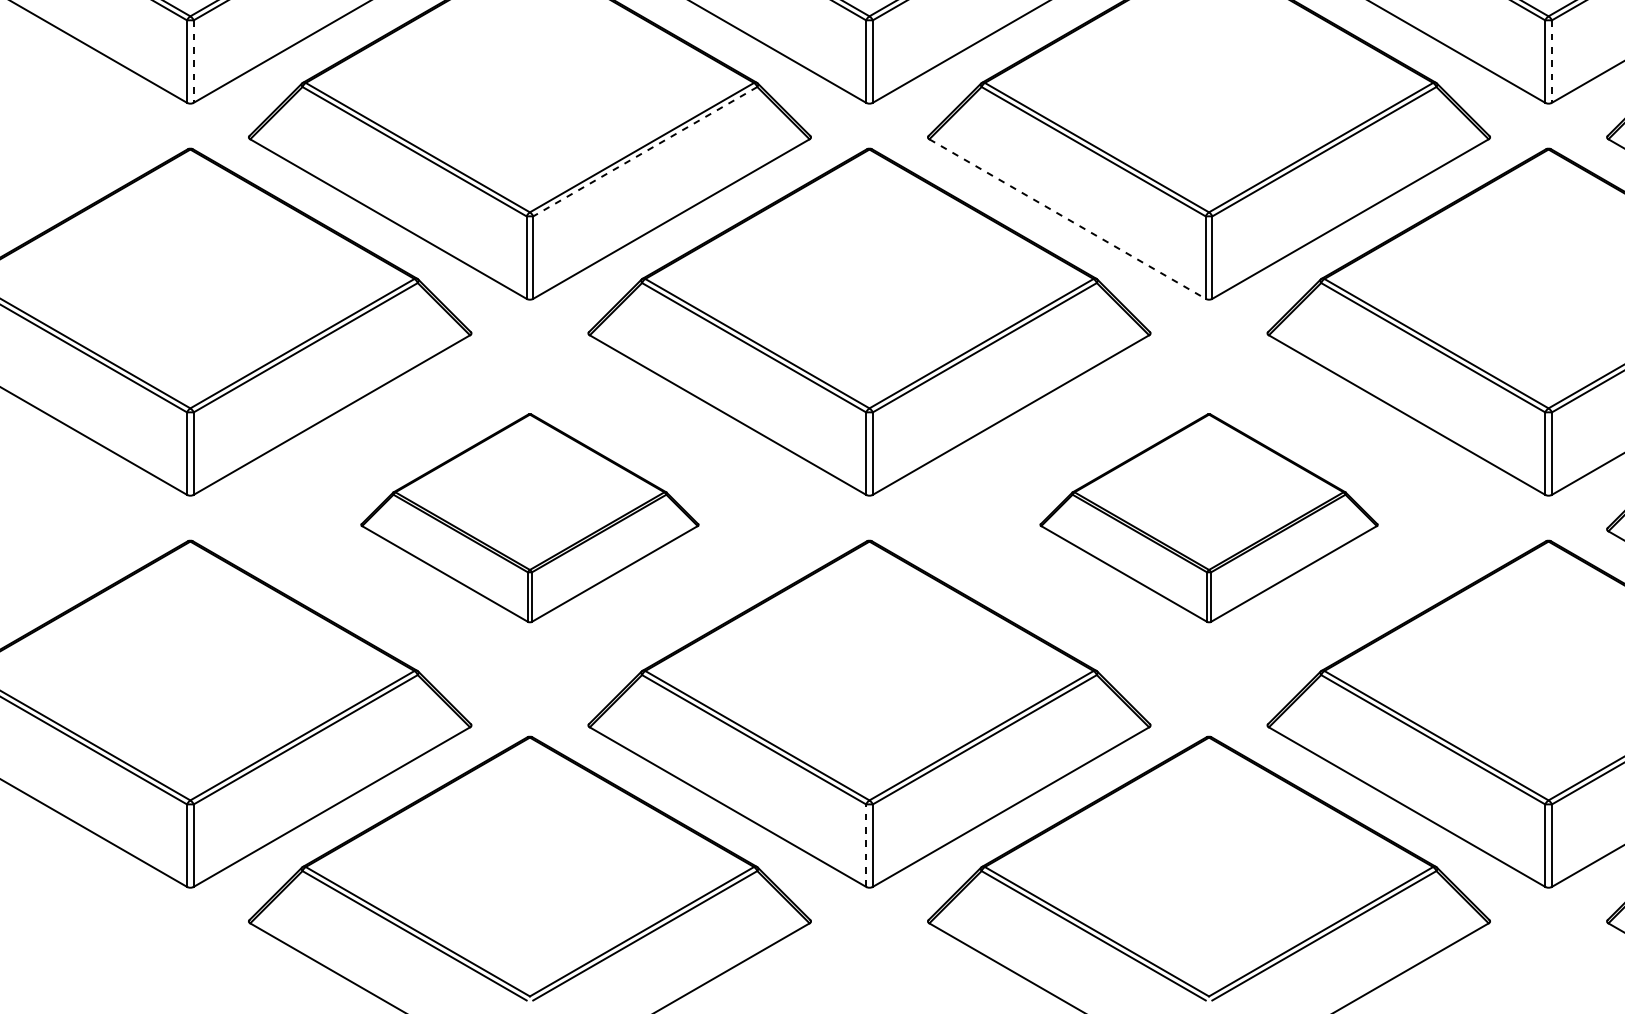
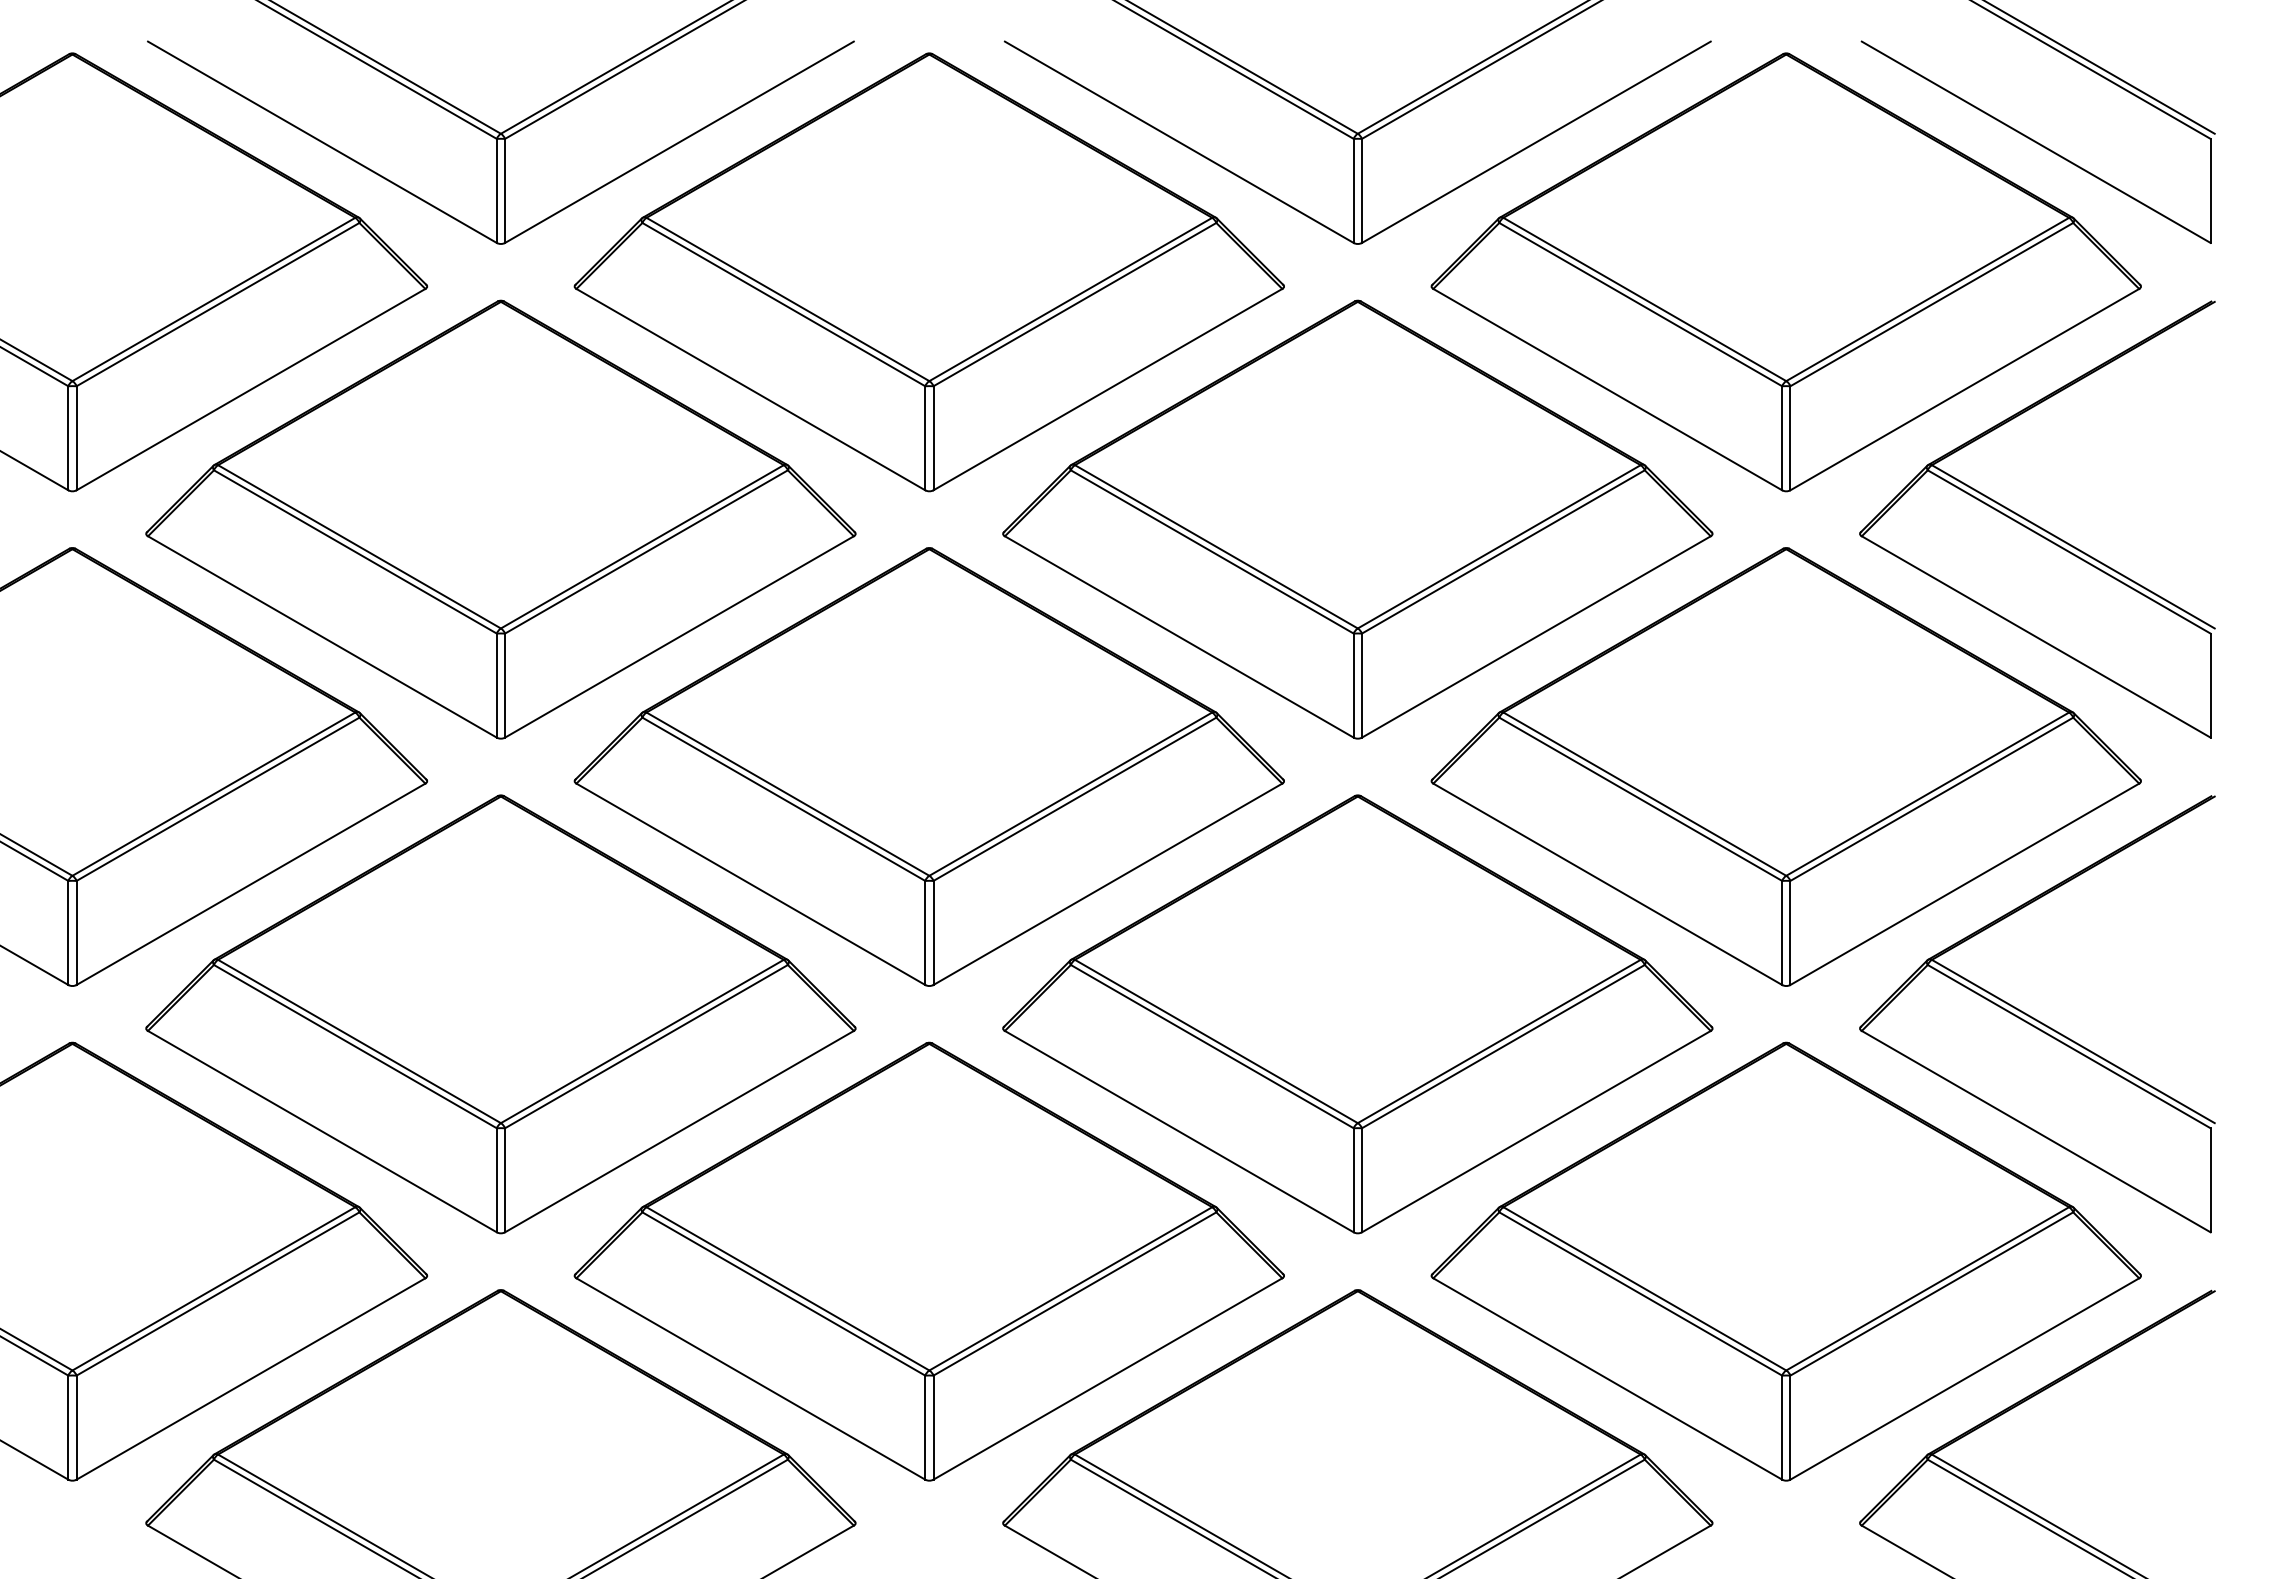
line: (193, 61) -> (76, 438), dashed -> solid
line: (1551, 61) -> (1790, 438), dashed -> solid
line: (645, 152) -> (646, 552), dashed -> solid
line: (1067, 219) -> (1179, 637), dashed -> solid
part: (529, 518) -> (500, 1014), size x1.67
part: (1208, 518) -> (1357, 1014), size x1.67
line: (866, 845) -> (925, 1427), dashed -> solid

